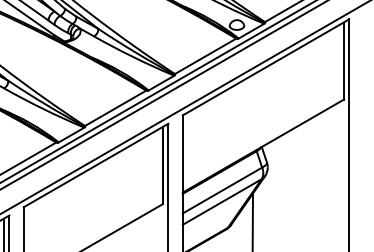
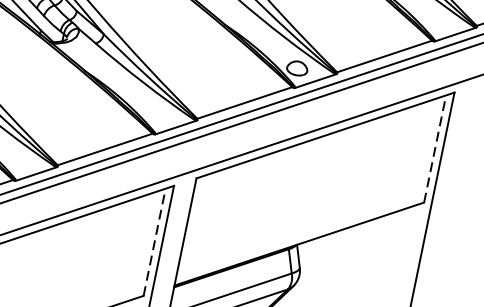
line: (343, 61) -> (434, 149), solid -> dashed
line: (162, 165) -> (153, 242), solid -> dashed

